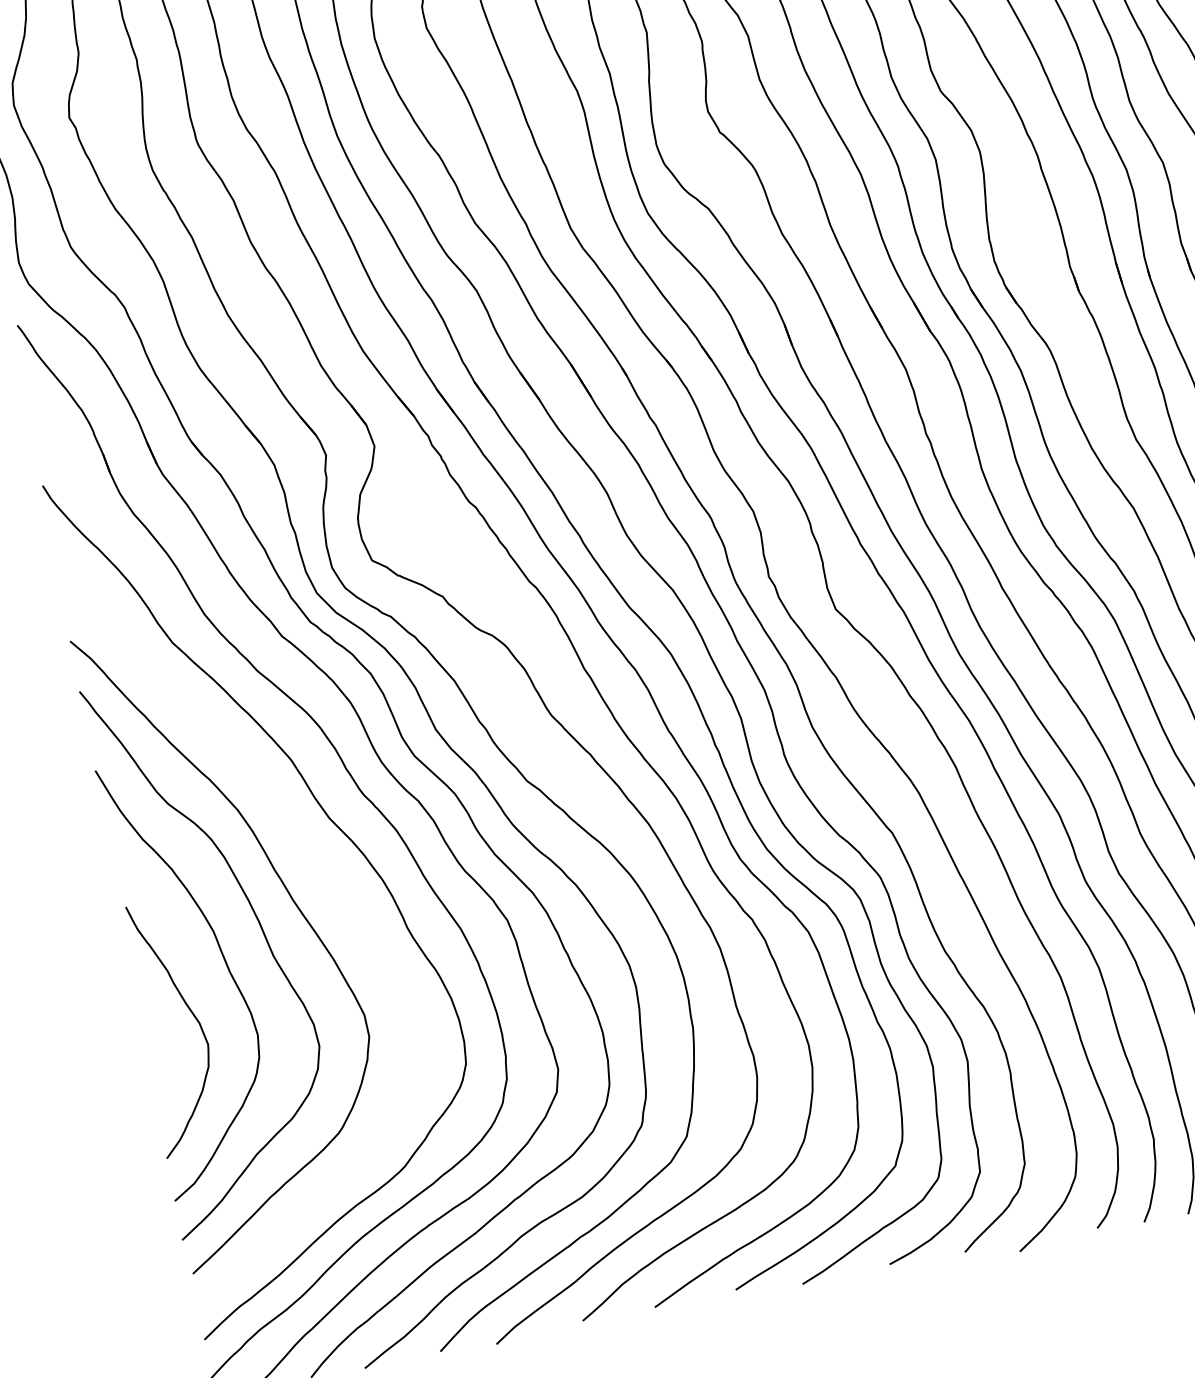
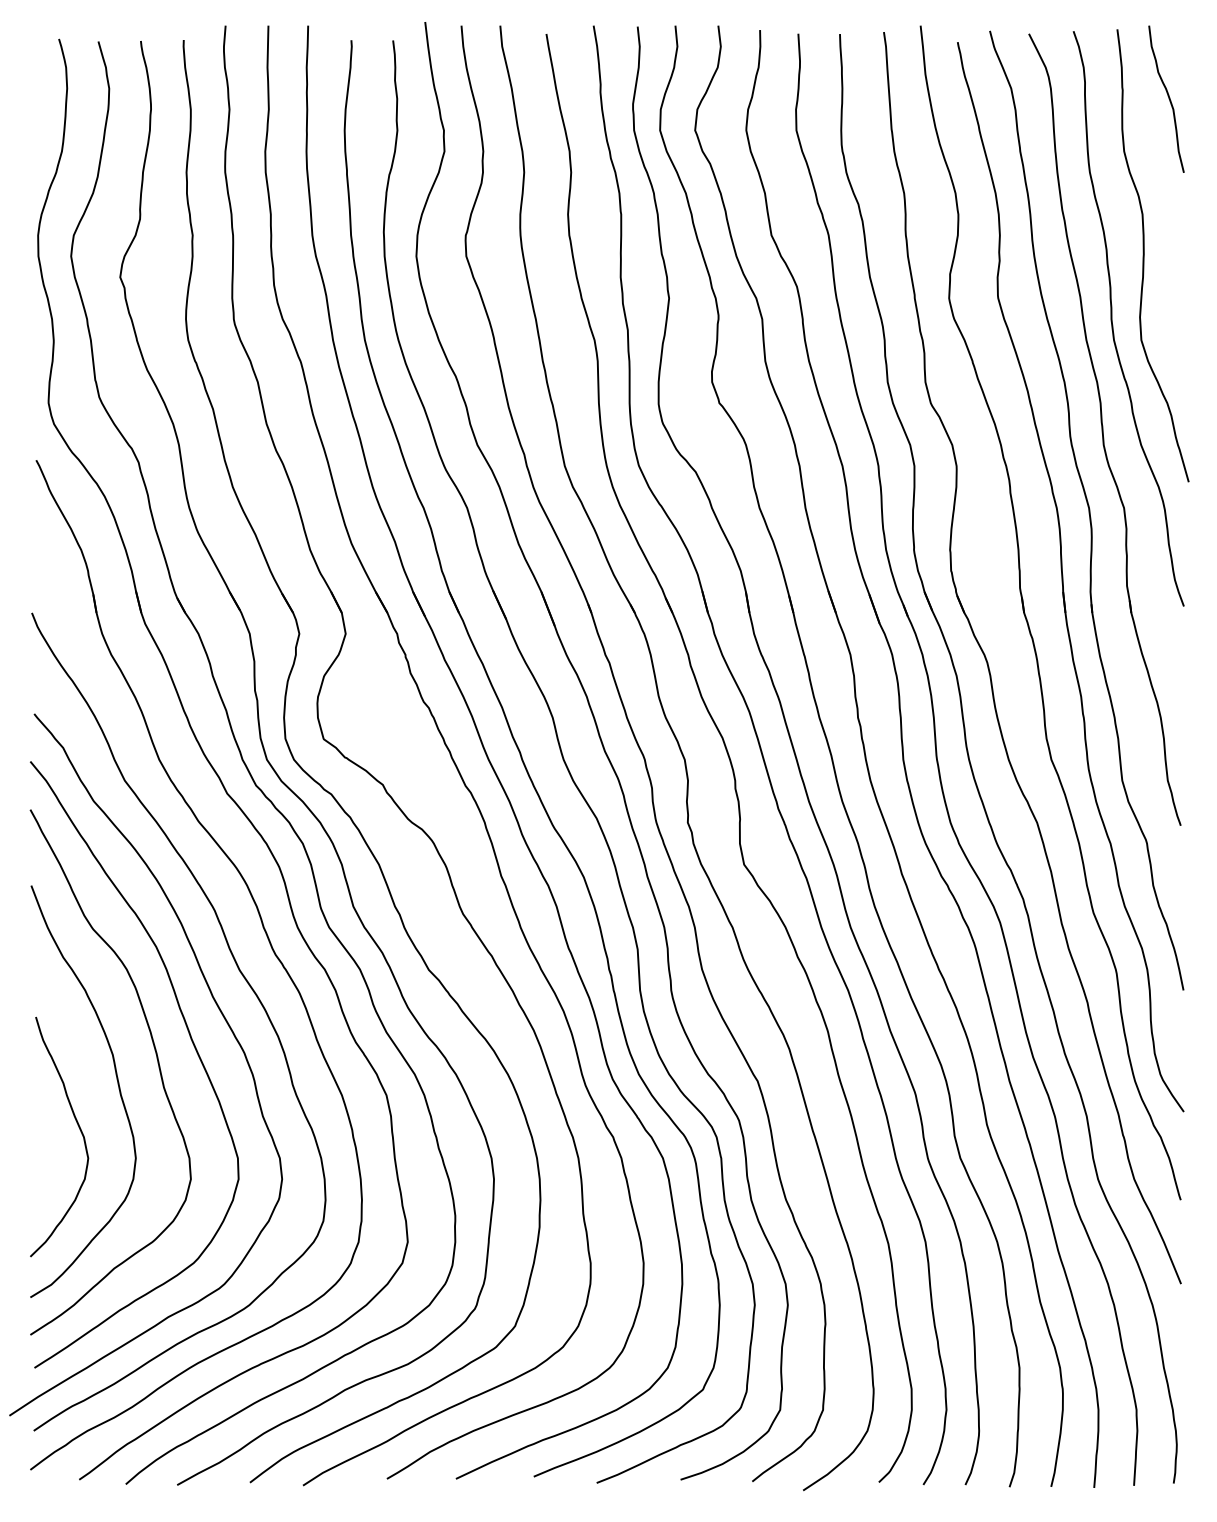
curve: (320, 870) -> (222, 1016), added

